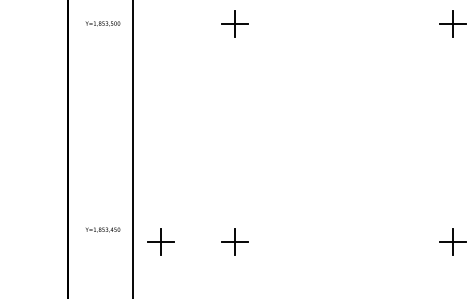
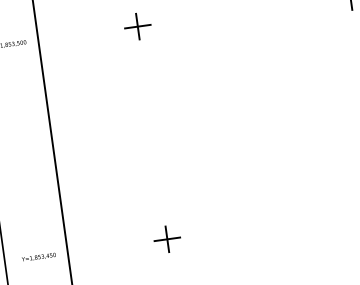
text: (102, 229) -> (38, 256), moved
part: (160, 241) -> (95, 249), removed

